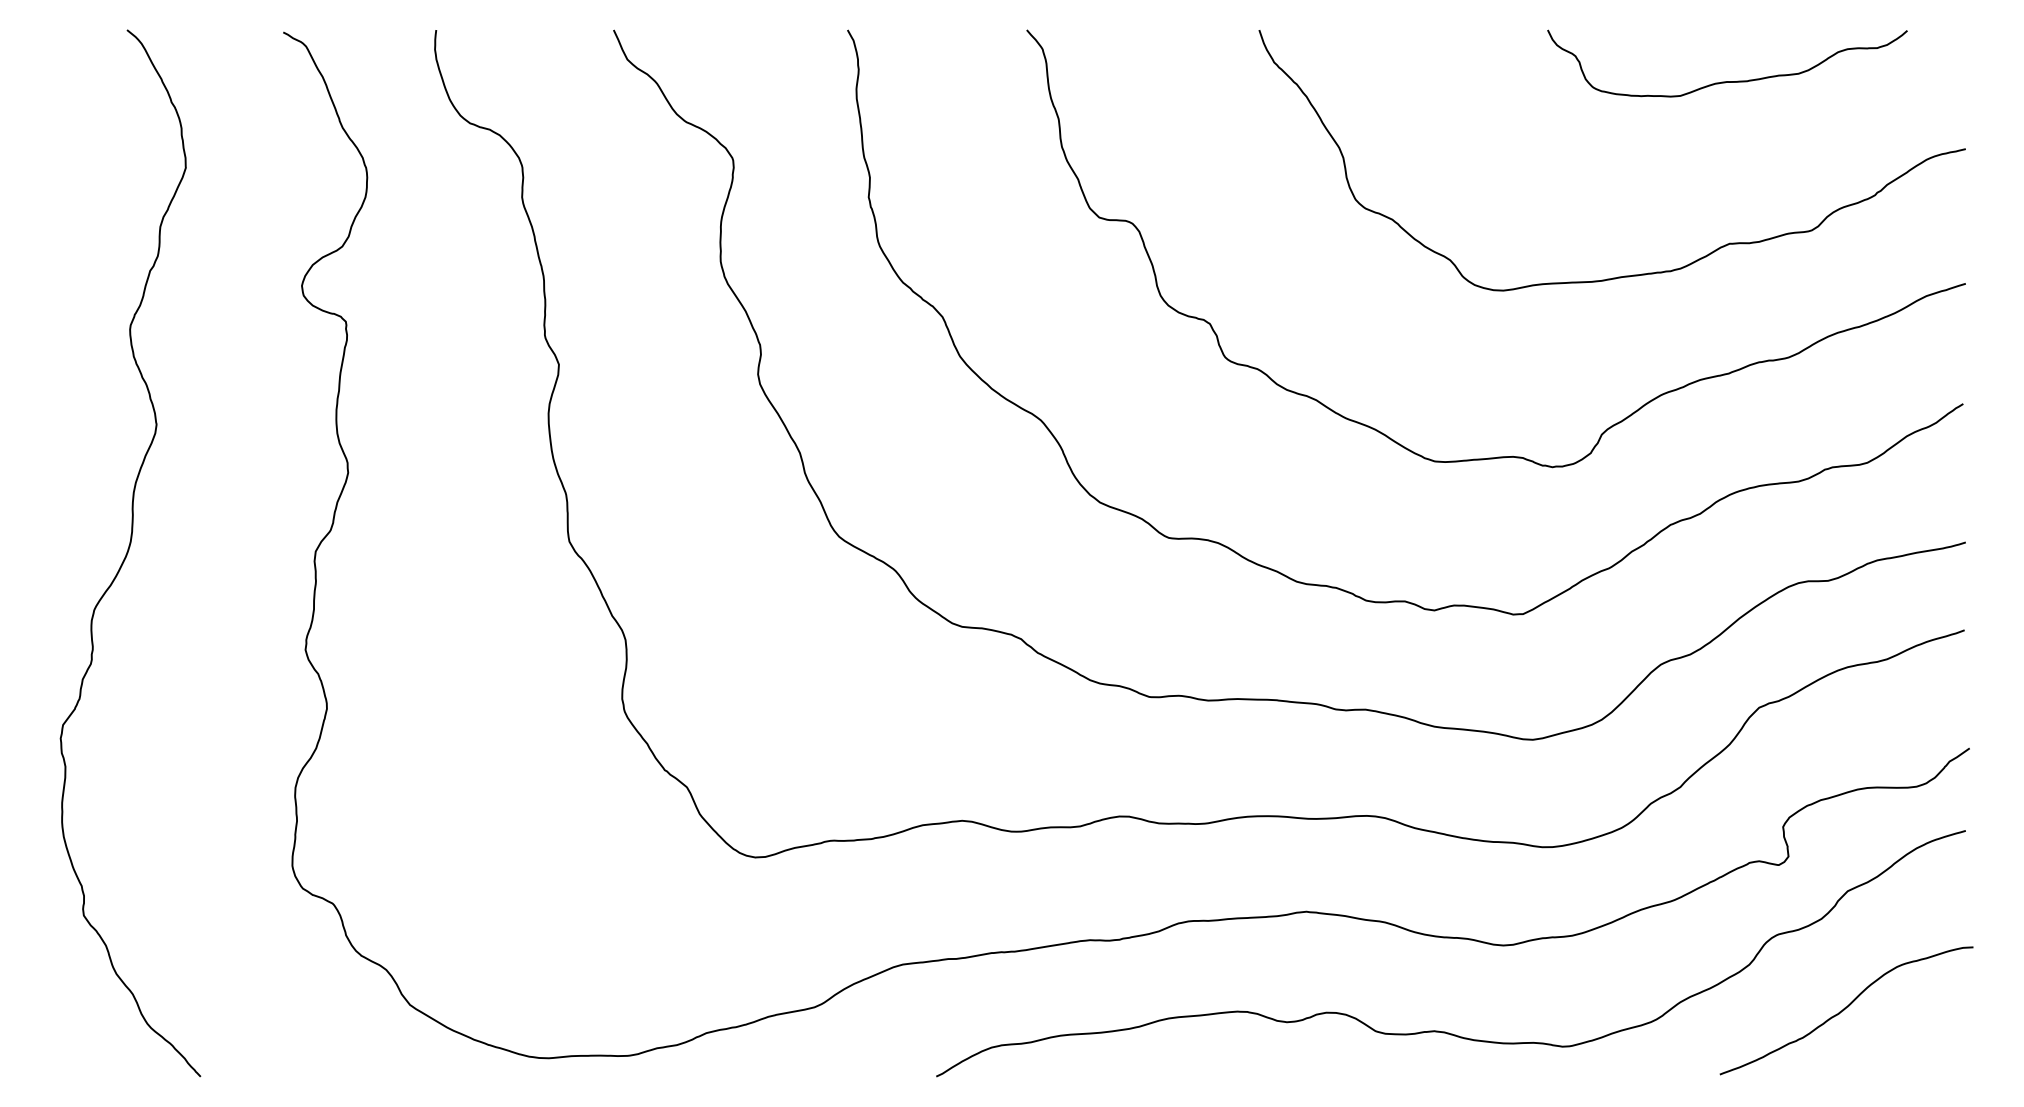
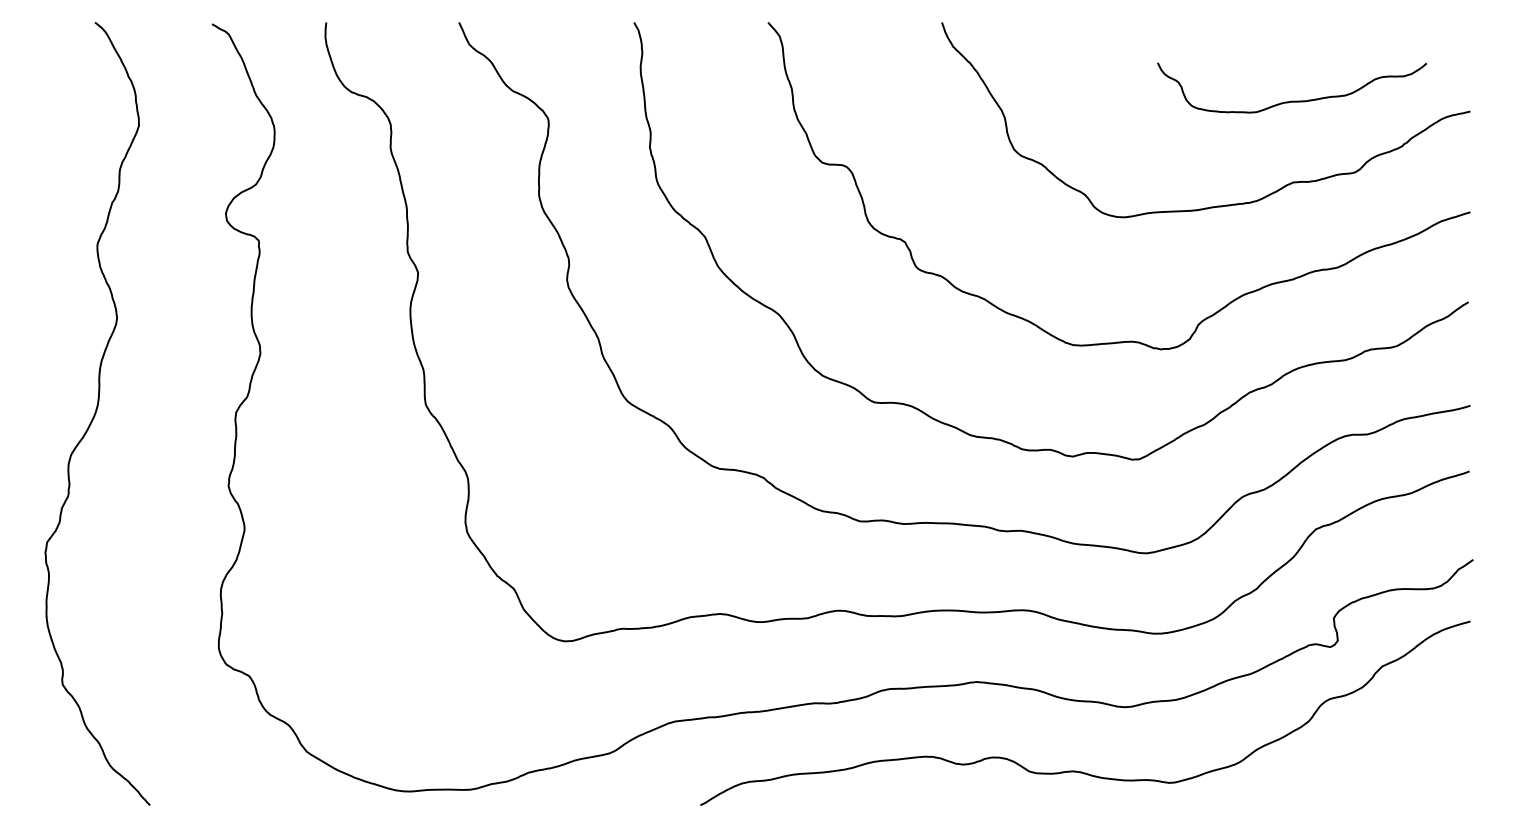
curve: (1727, 81) -> (1292, 101), moved
curve: (1845, 1009) -> (1380, 755), removed

